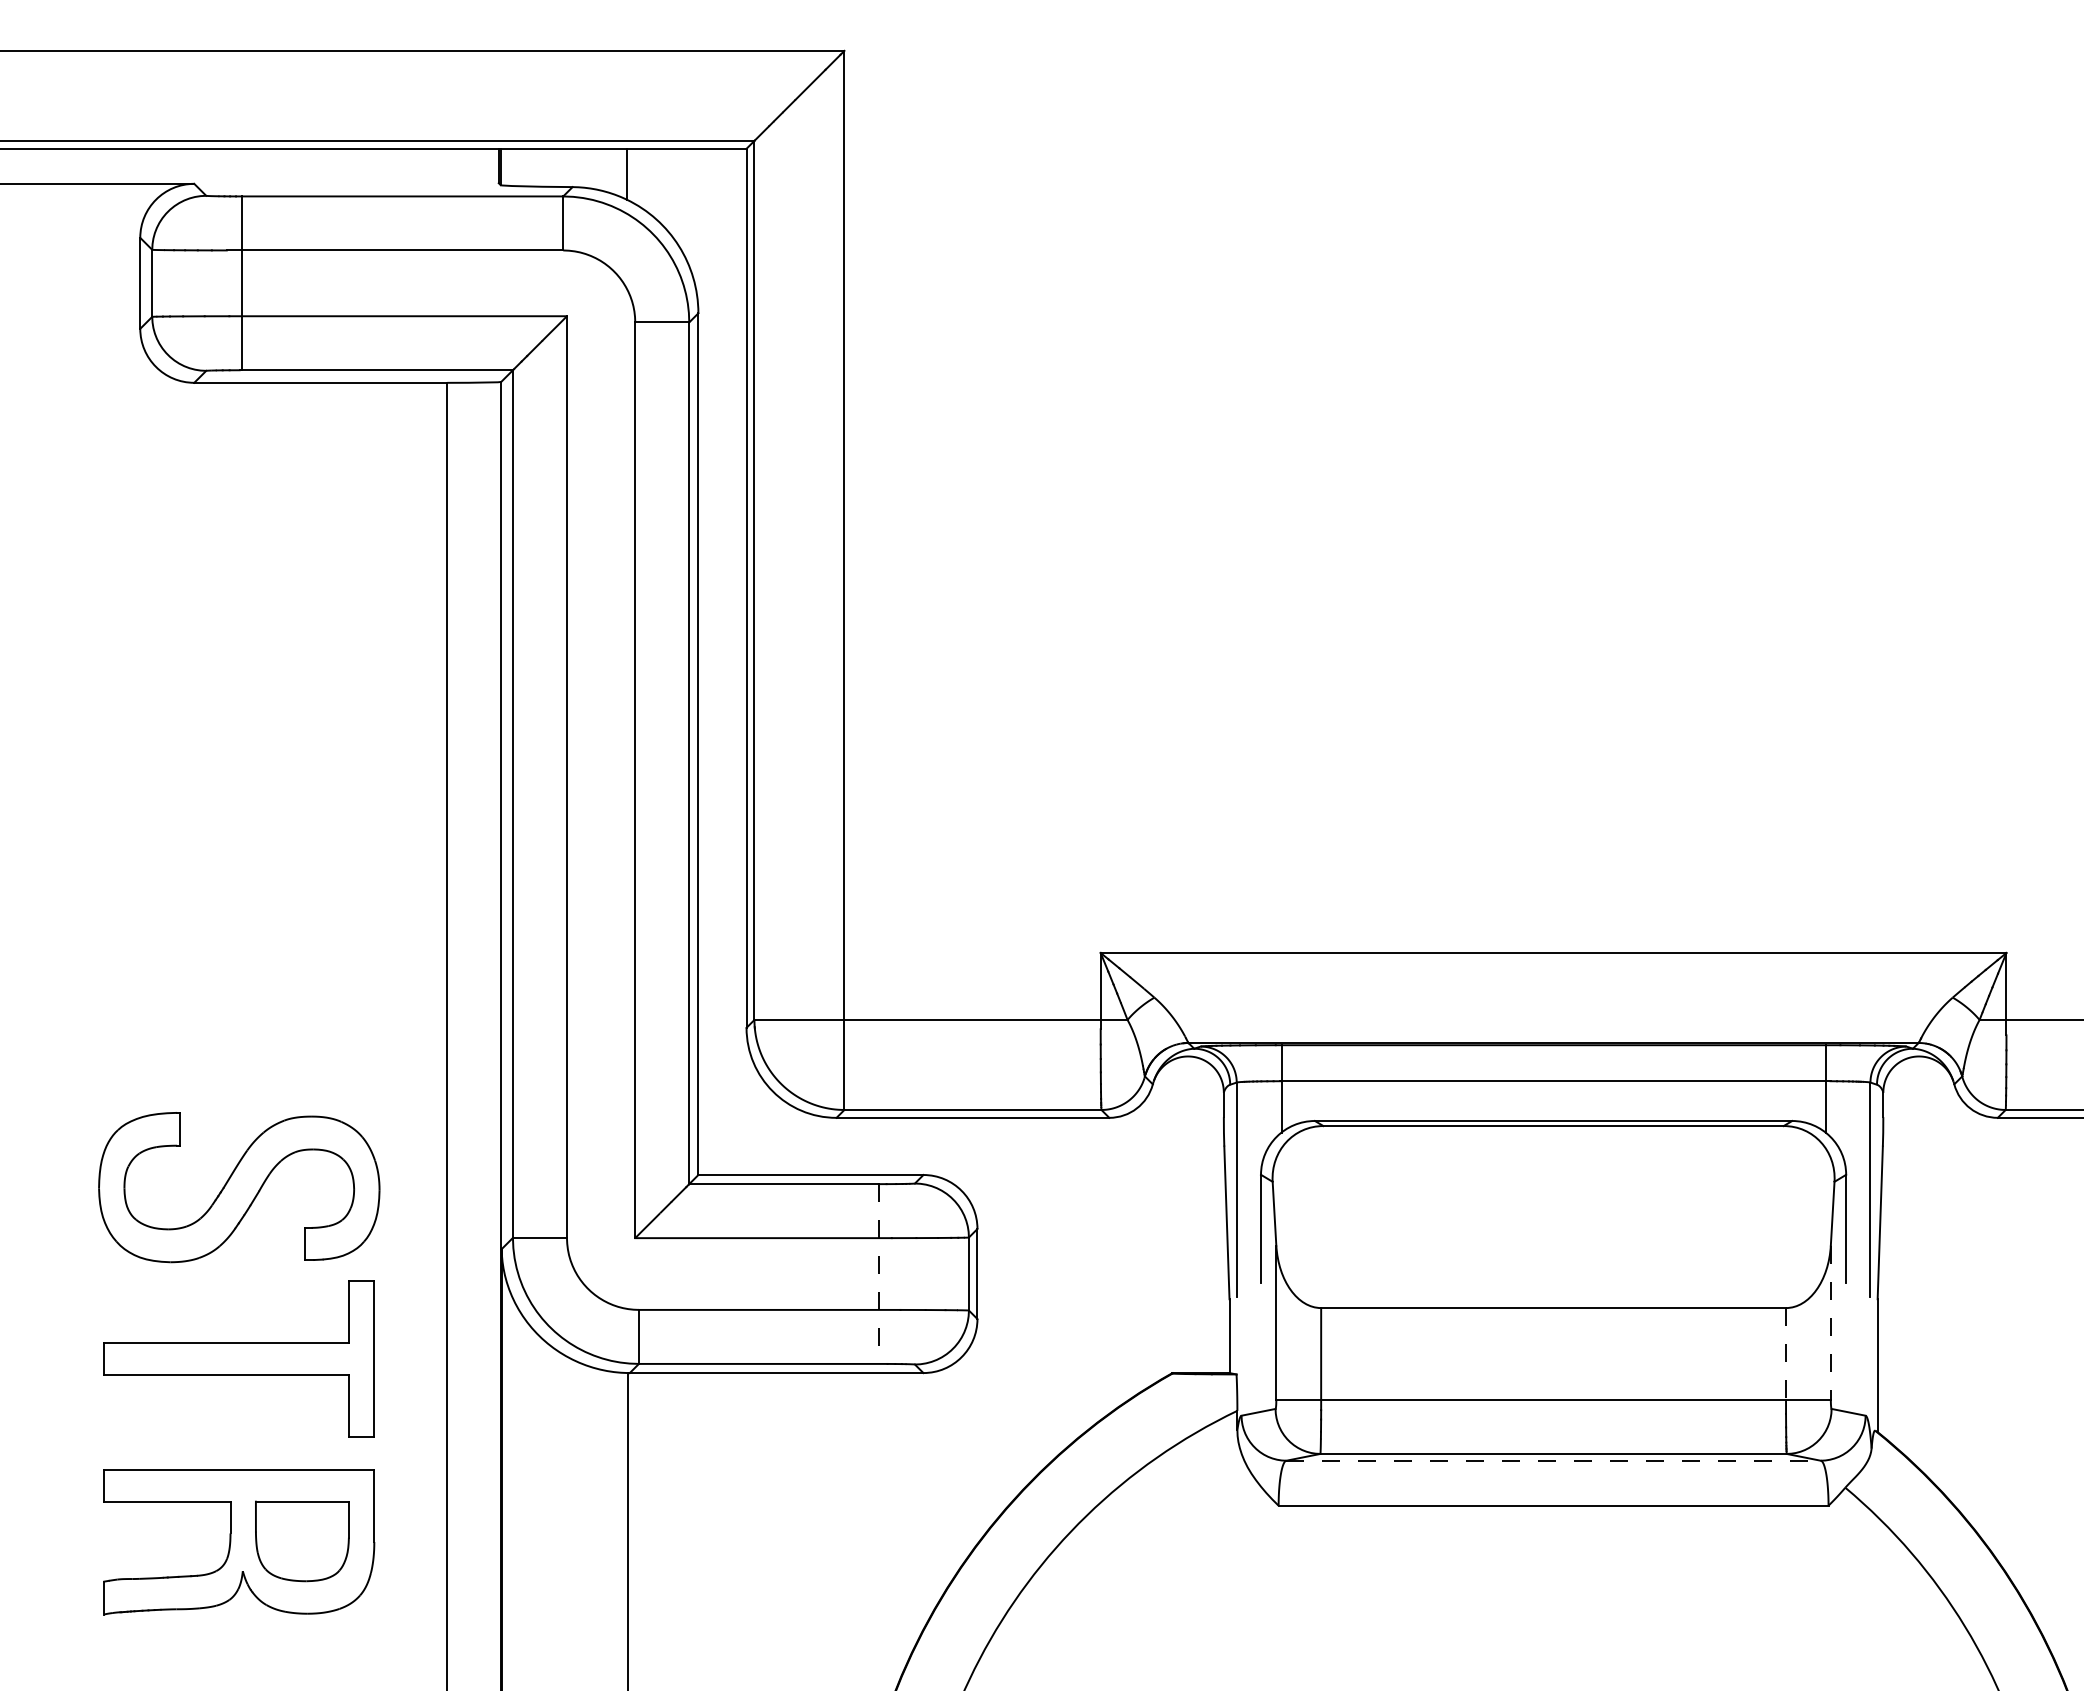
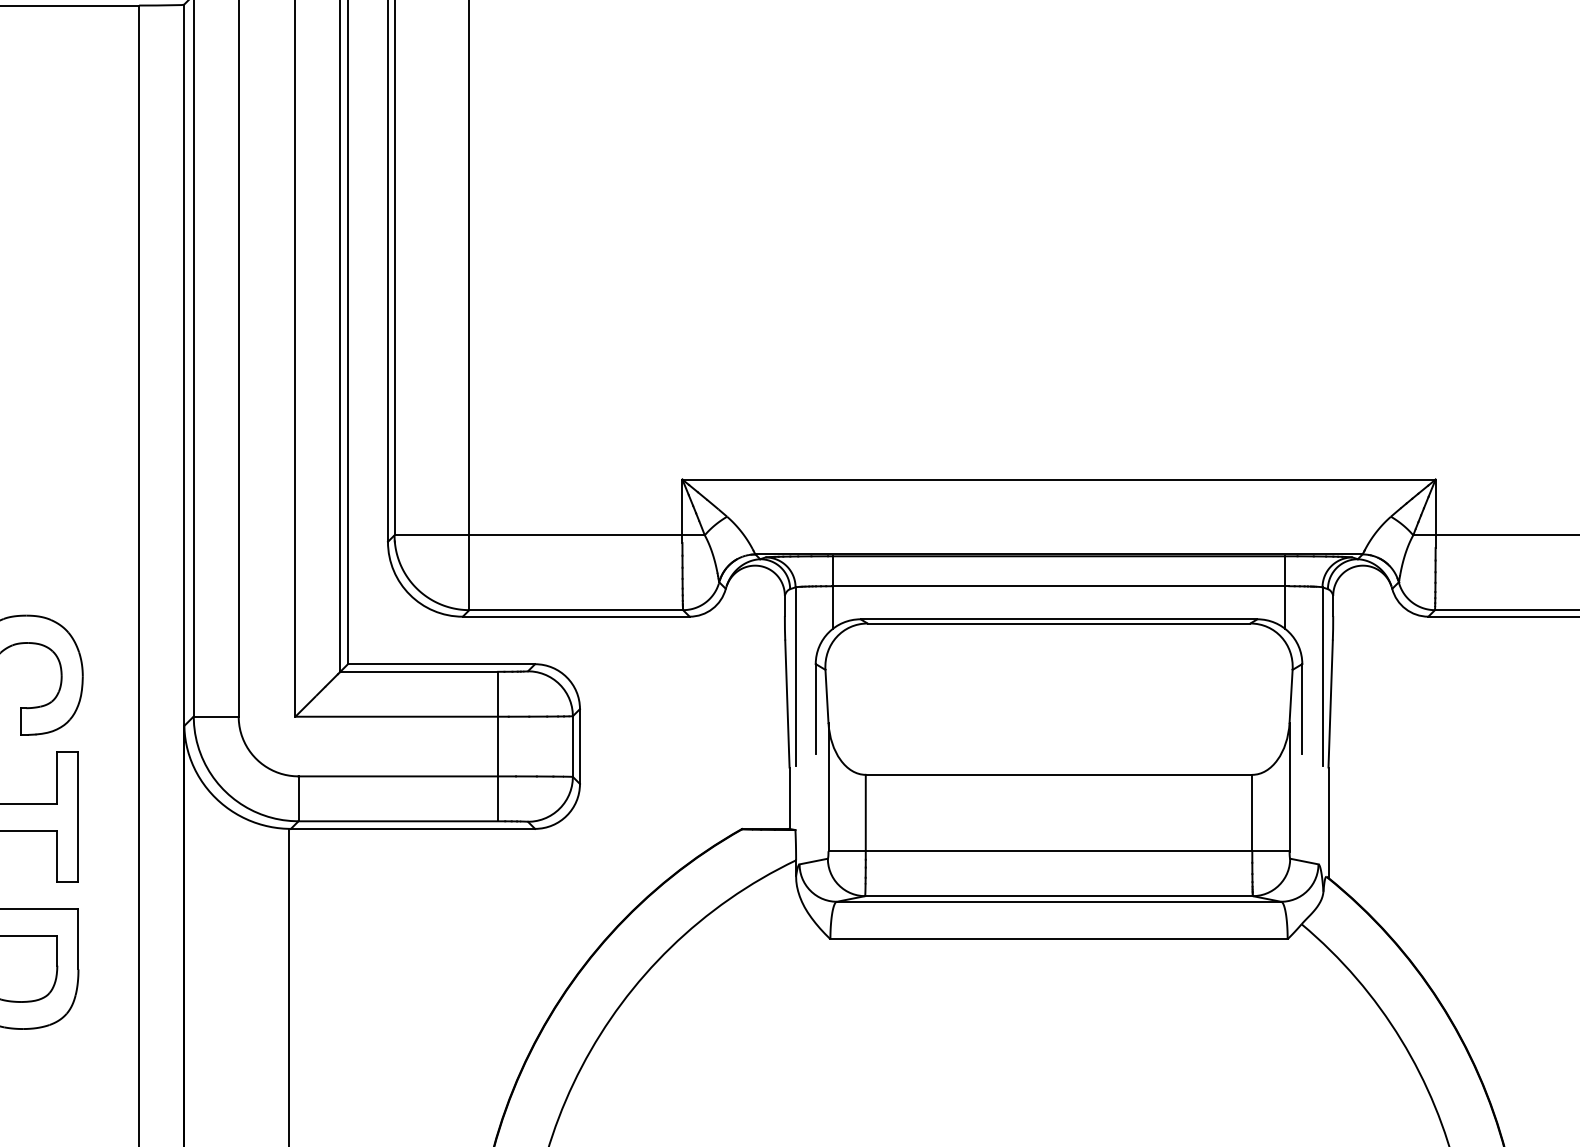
line: (878, 1274) -> (497, 746), dashed -> solid
line: (1830, 1323) -> (1289, 787), dashed -> solid
line: (1786, 1354) -> (1252, 813), dashed -> solid
line: (1554, 1460) -> (1059, 901), dashed -> solid

